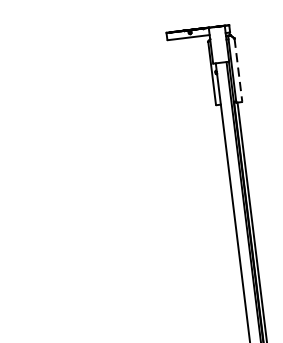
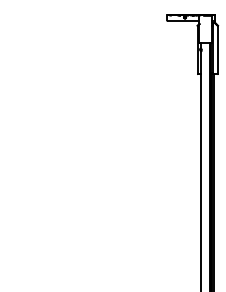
line: (237, 69) -> (217, 49), dashed -> solid

